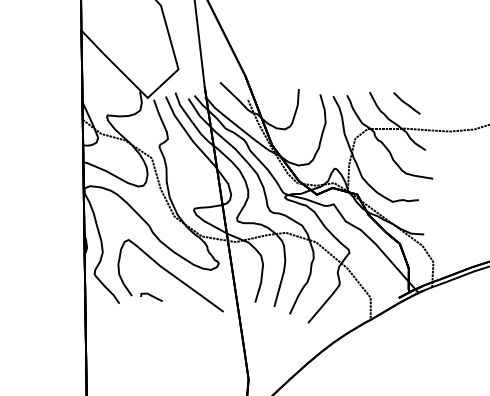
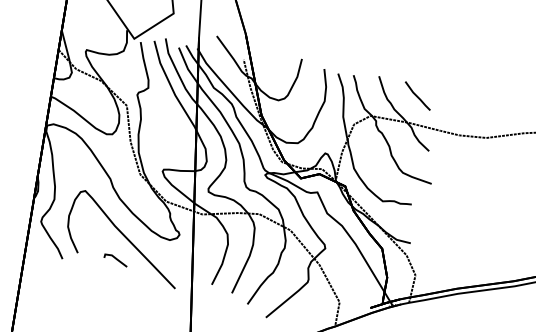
line: (151, 296) -> (115, 259), moved

